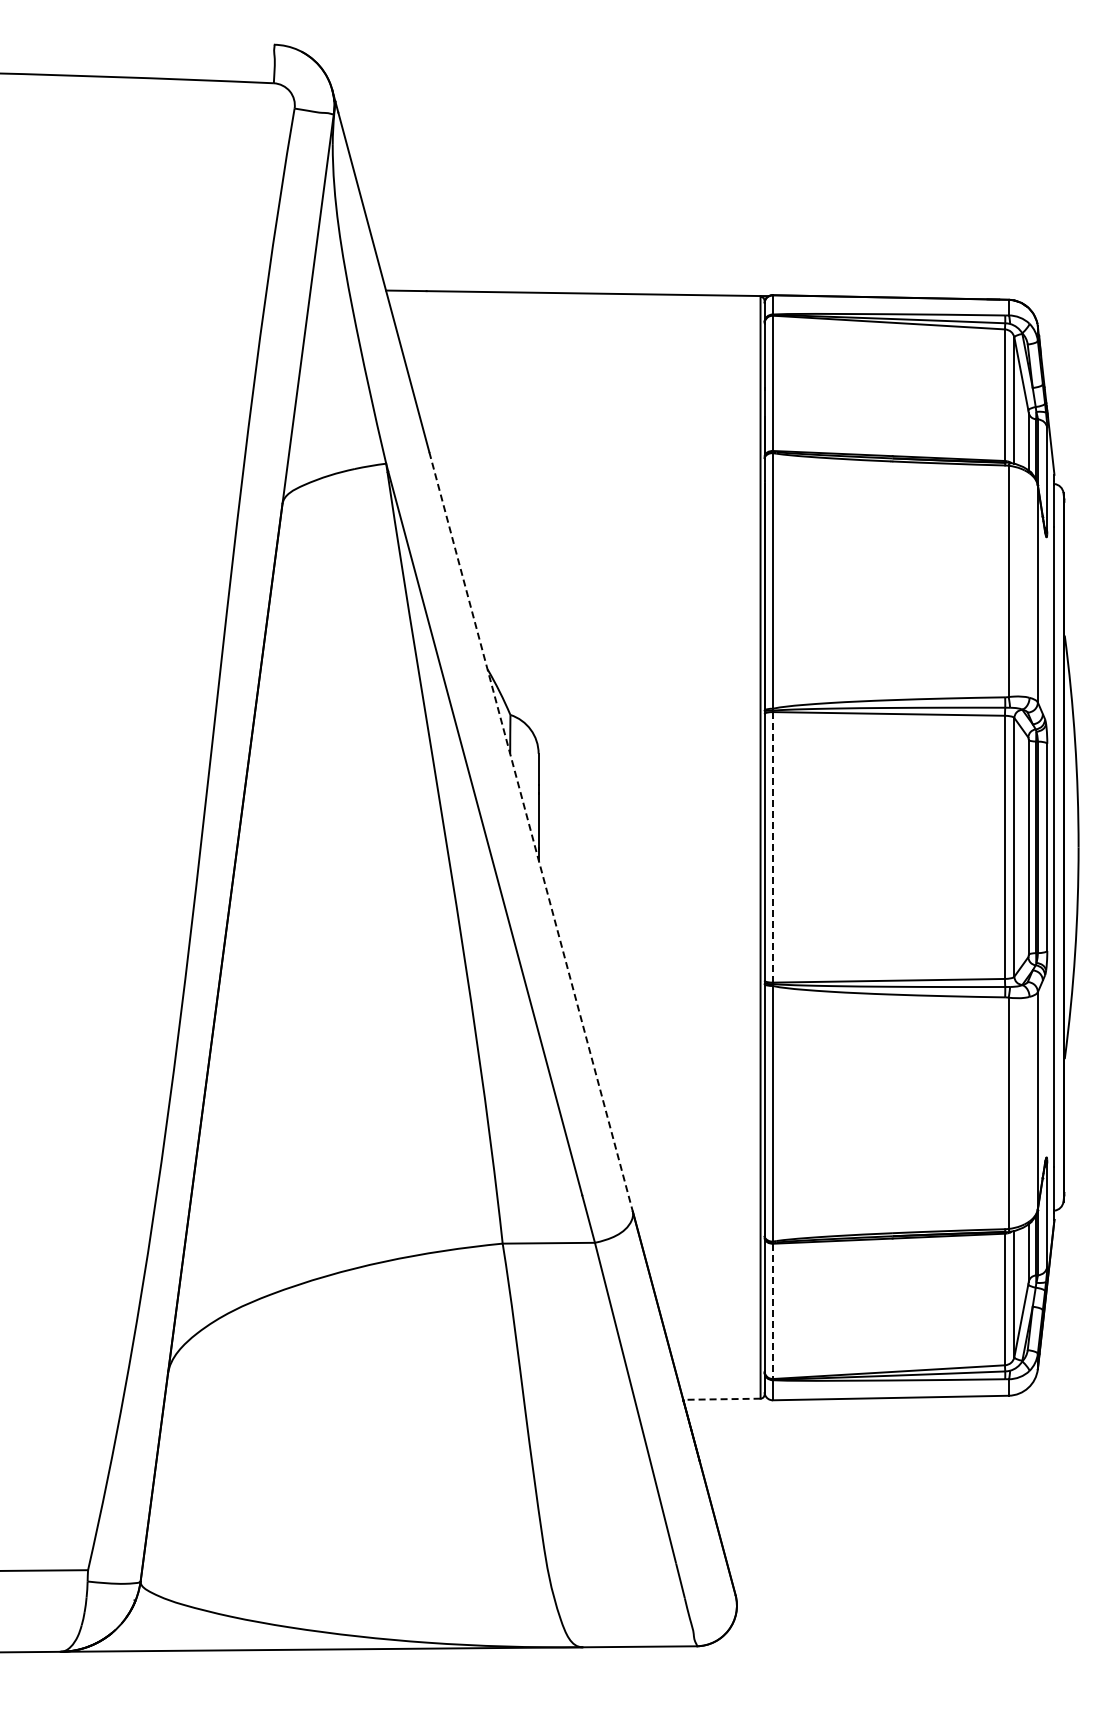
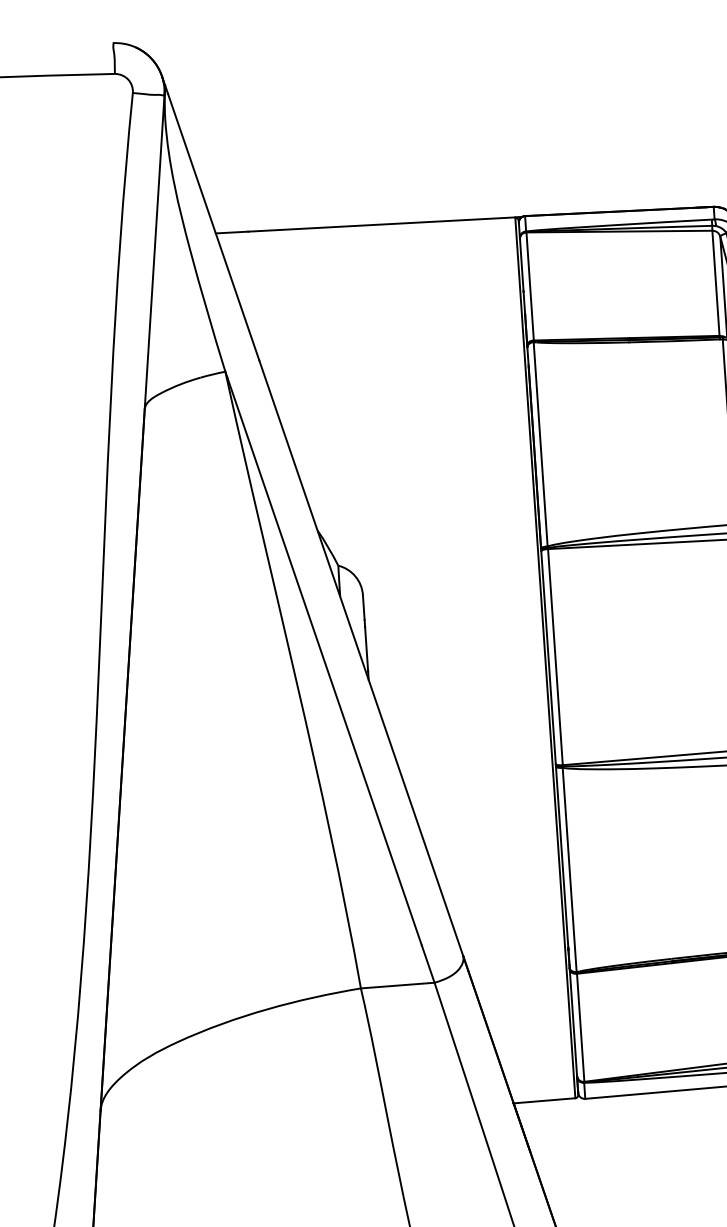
line: (531, 832) -> (361, 658), dashed -> solid
line: (773, 847) -> (555, 657), dashed -> solid
line: (773, 1311) -> (580, 1027), dashed -> solid
line: (721, 1399) -> (544, 1101), dashed -> solid

